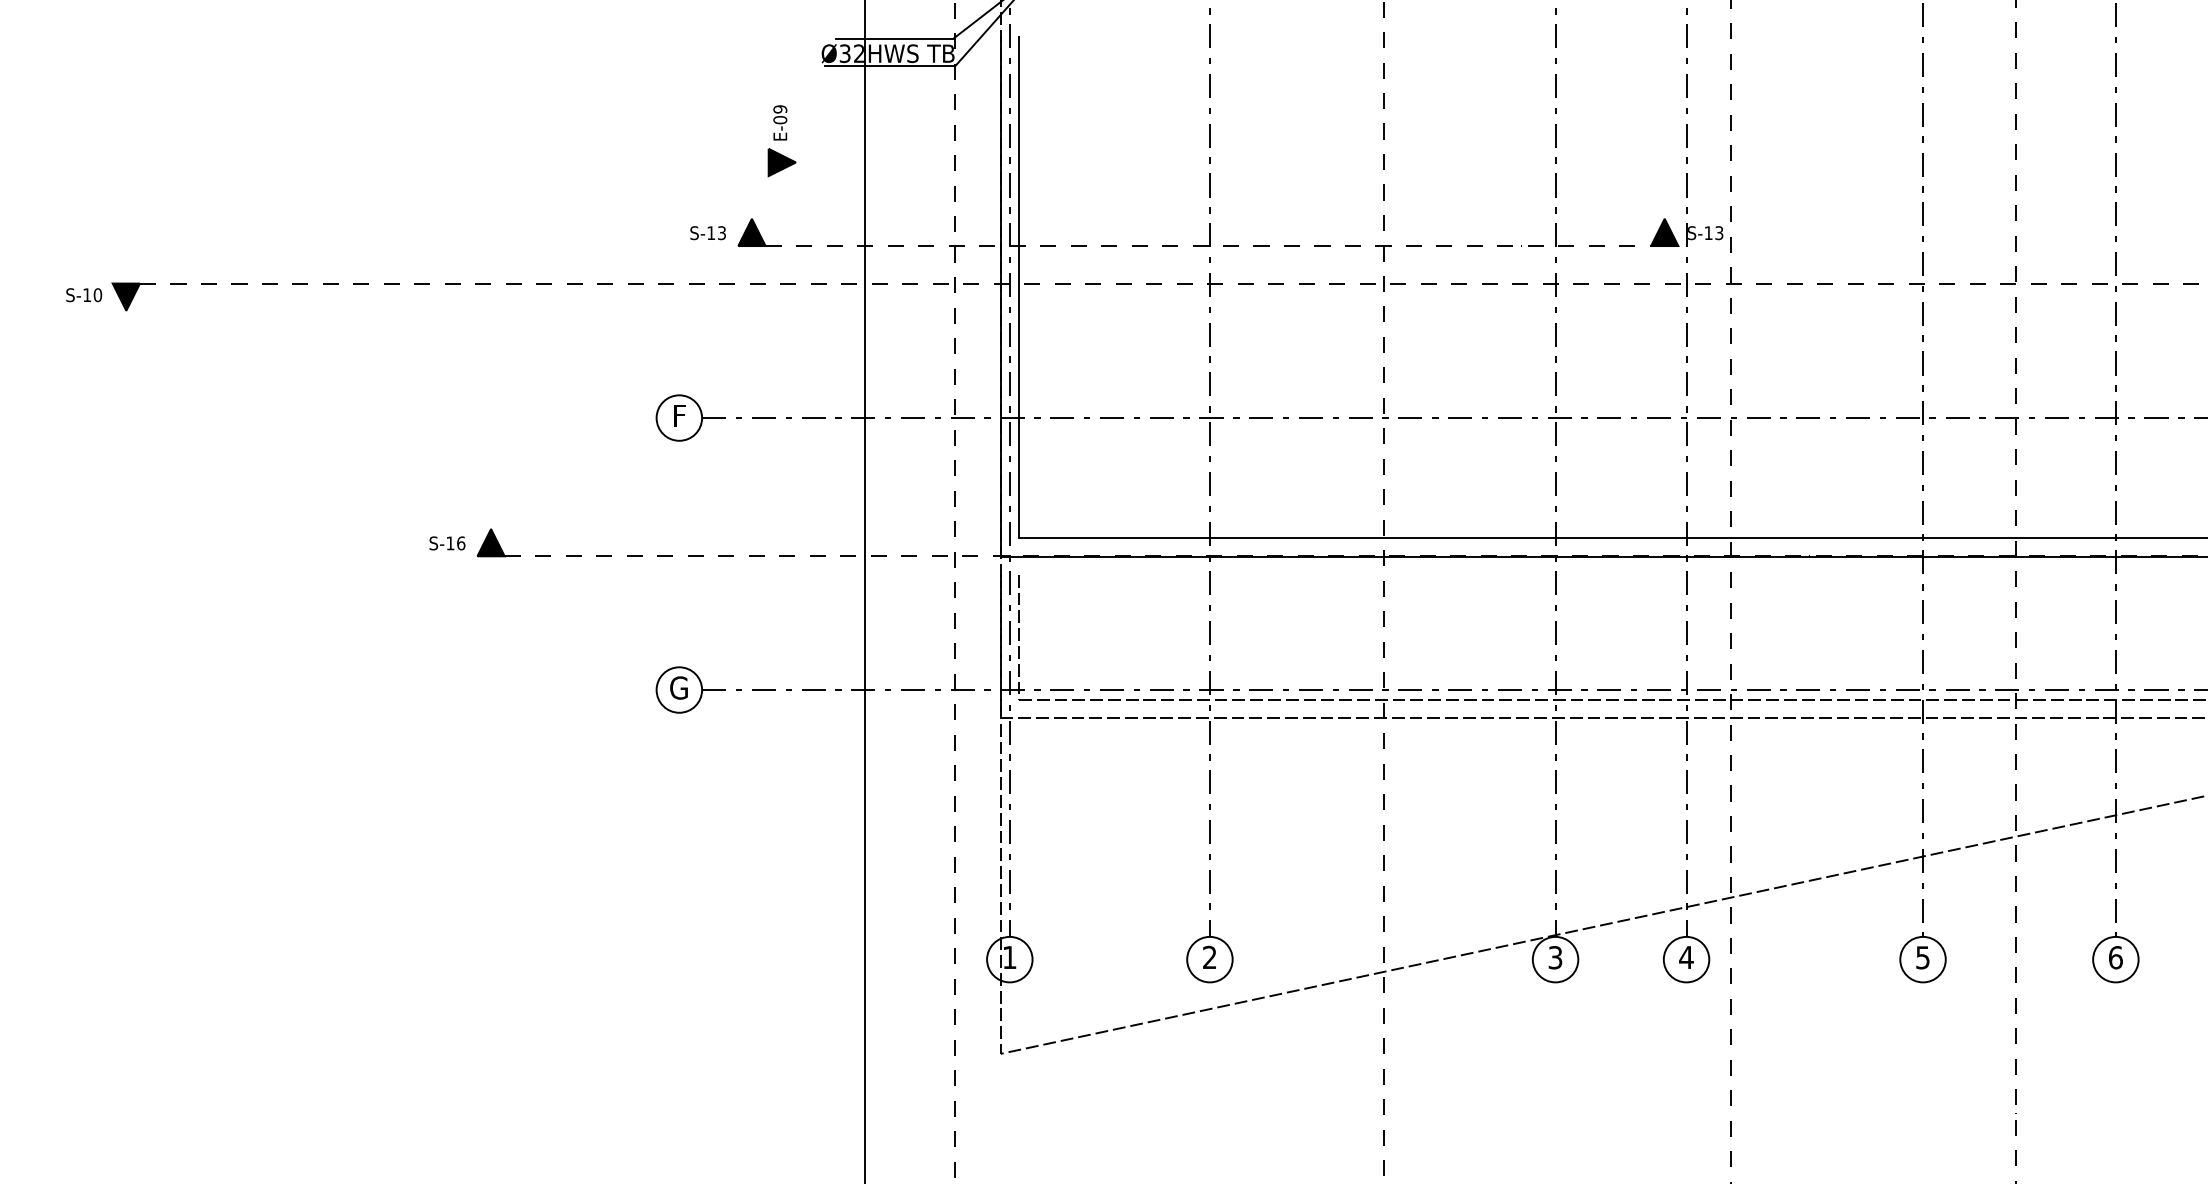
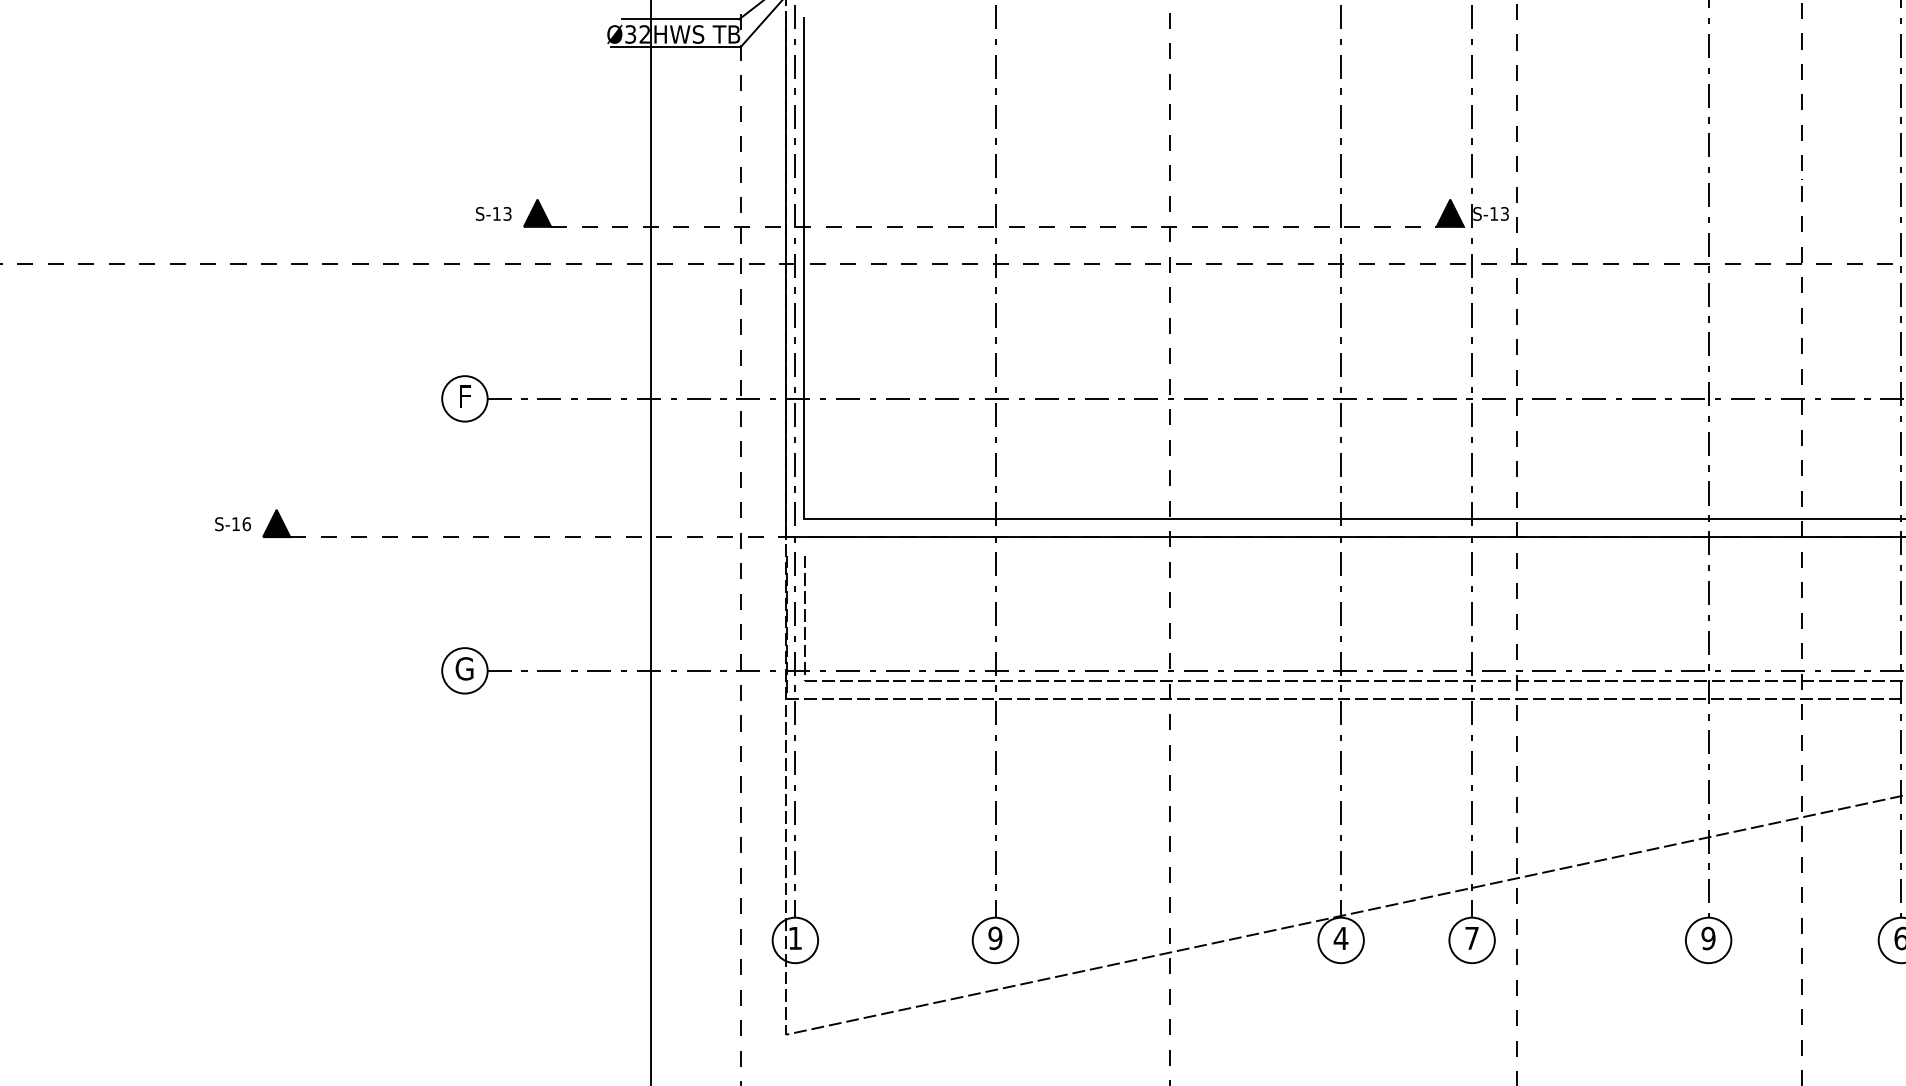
part: (781, 141) -> (567, 122), removed
text: (1209, 957) -> (995, 938), 2 -> 9
text: (1555, 957) -> (1341, 938), 3 -> 4
text: (1686, 957) -> (1472, 938), 4 -> 7
text: (1922, 957) -> (1708, 938), 5 -> 9

